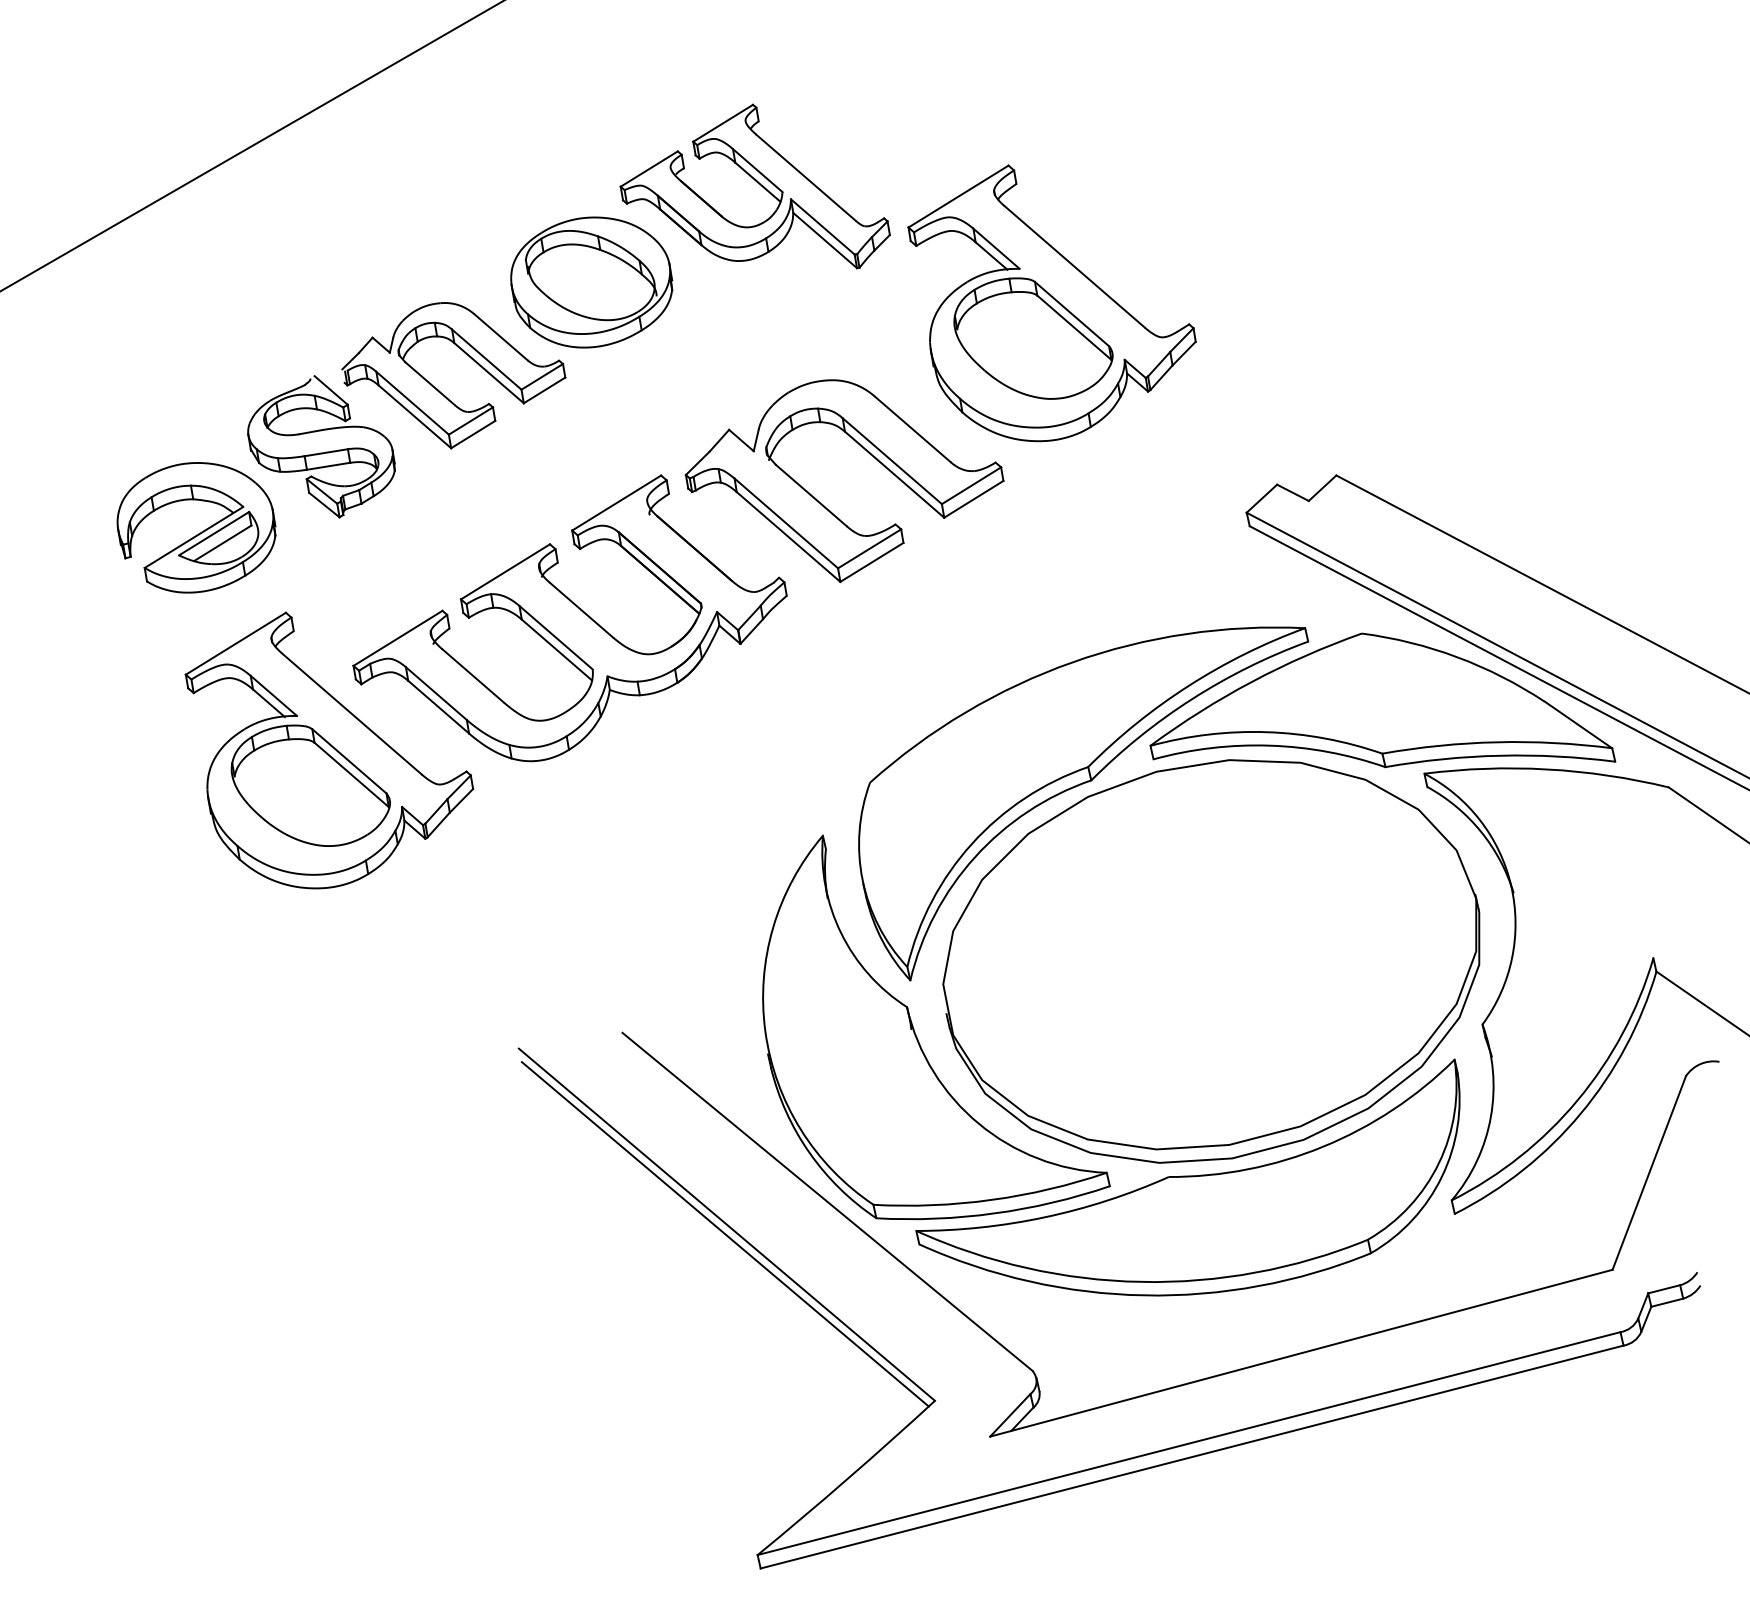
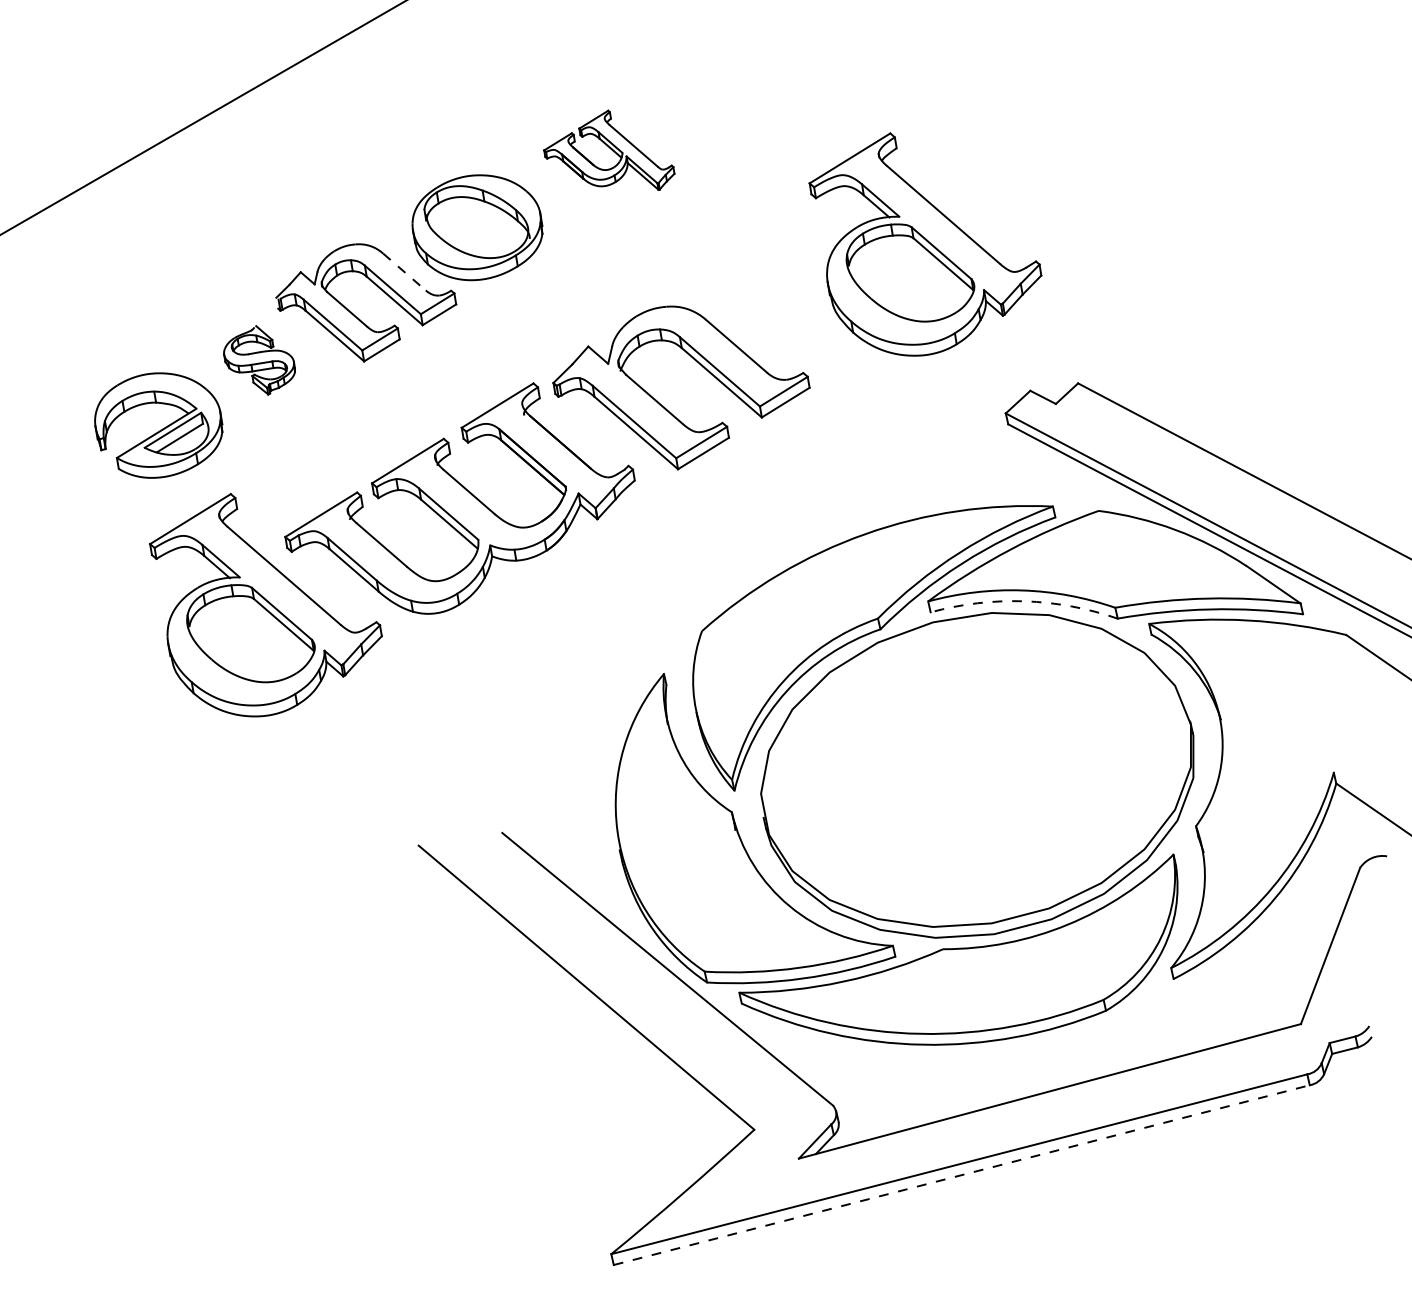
part: (754, 186) -> (608, 150), size x0.6
part: (1051, 303) -> (924, 244), moved
line: (501, 337) -> (404, 272), solid -> dashed
part: (321, 446) -> (259, 360), size x0.6
arc: (1270, 745) -> (1025, 601), solid -> dashed
line: (724, 1234) -> (584, 995), removed
line: (1192, 1457) -> (962, 1175), solid -> dashed

